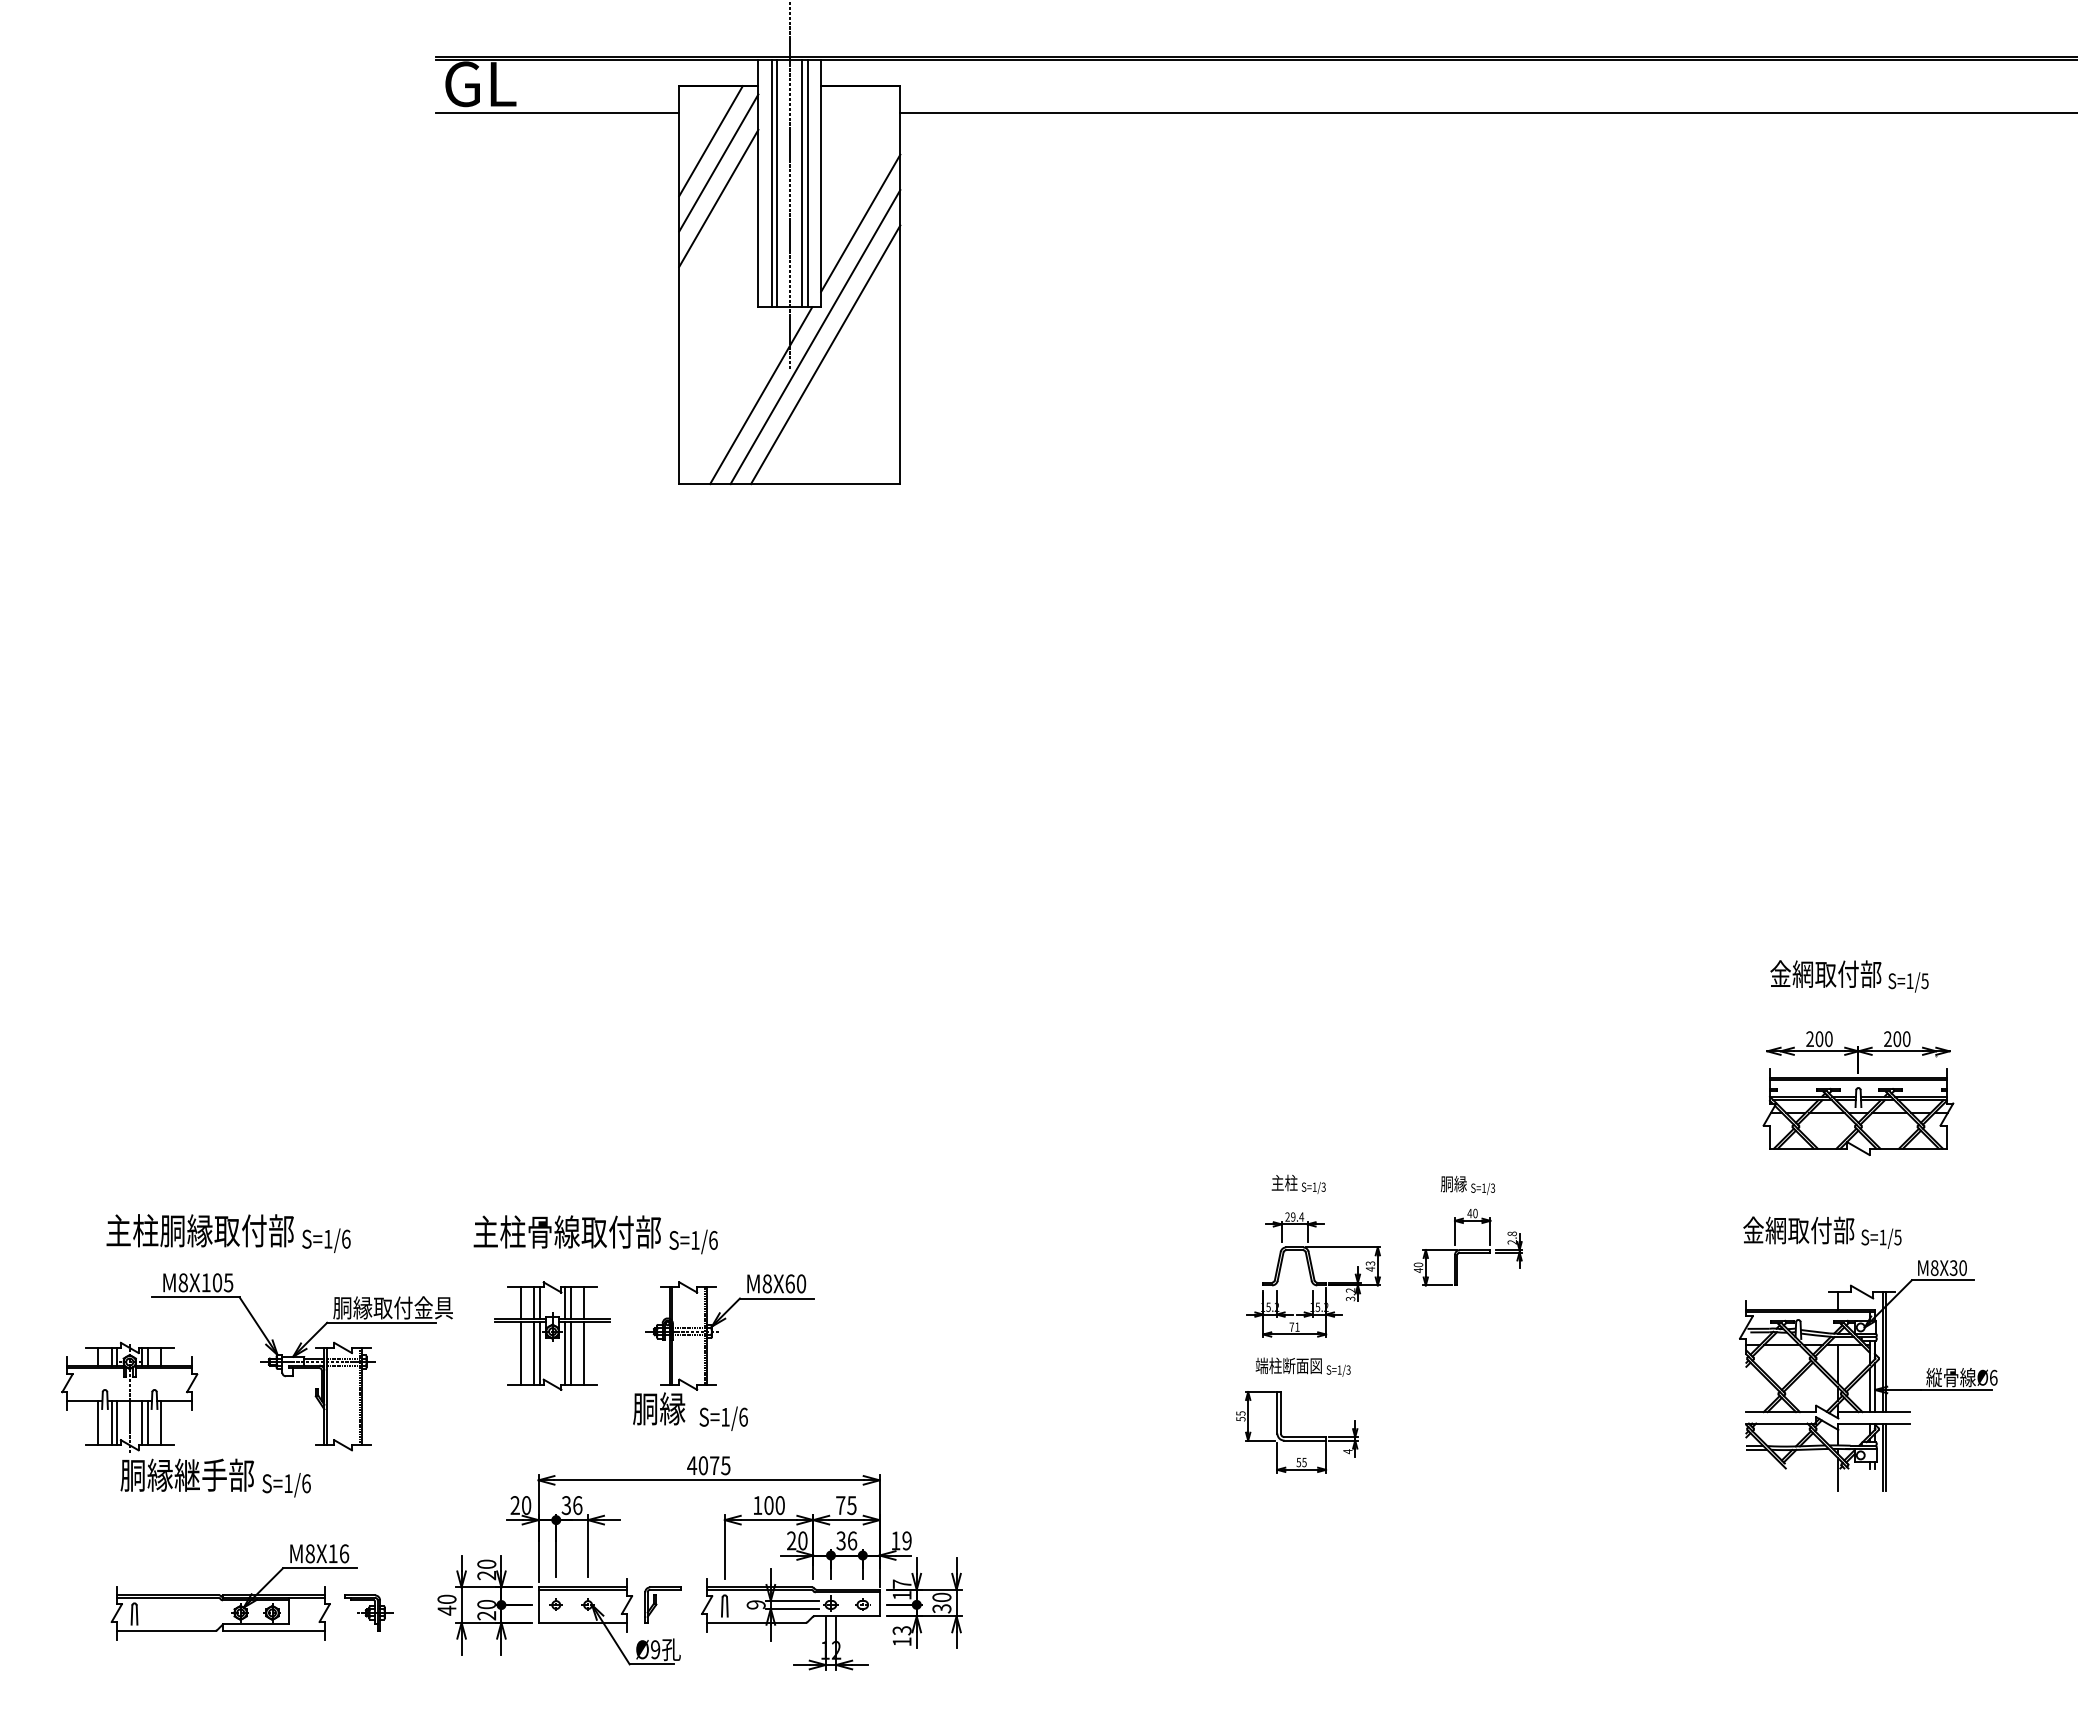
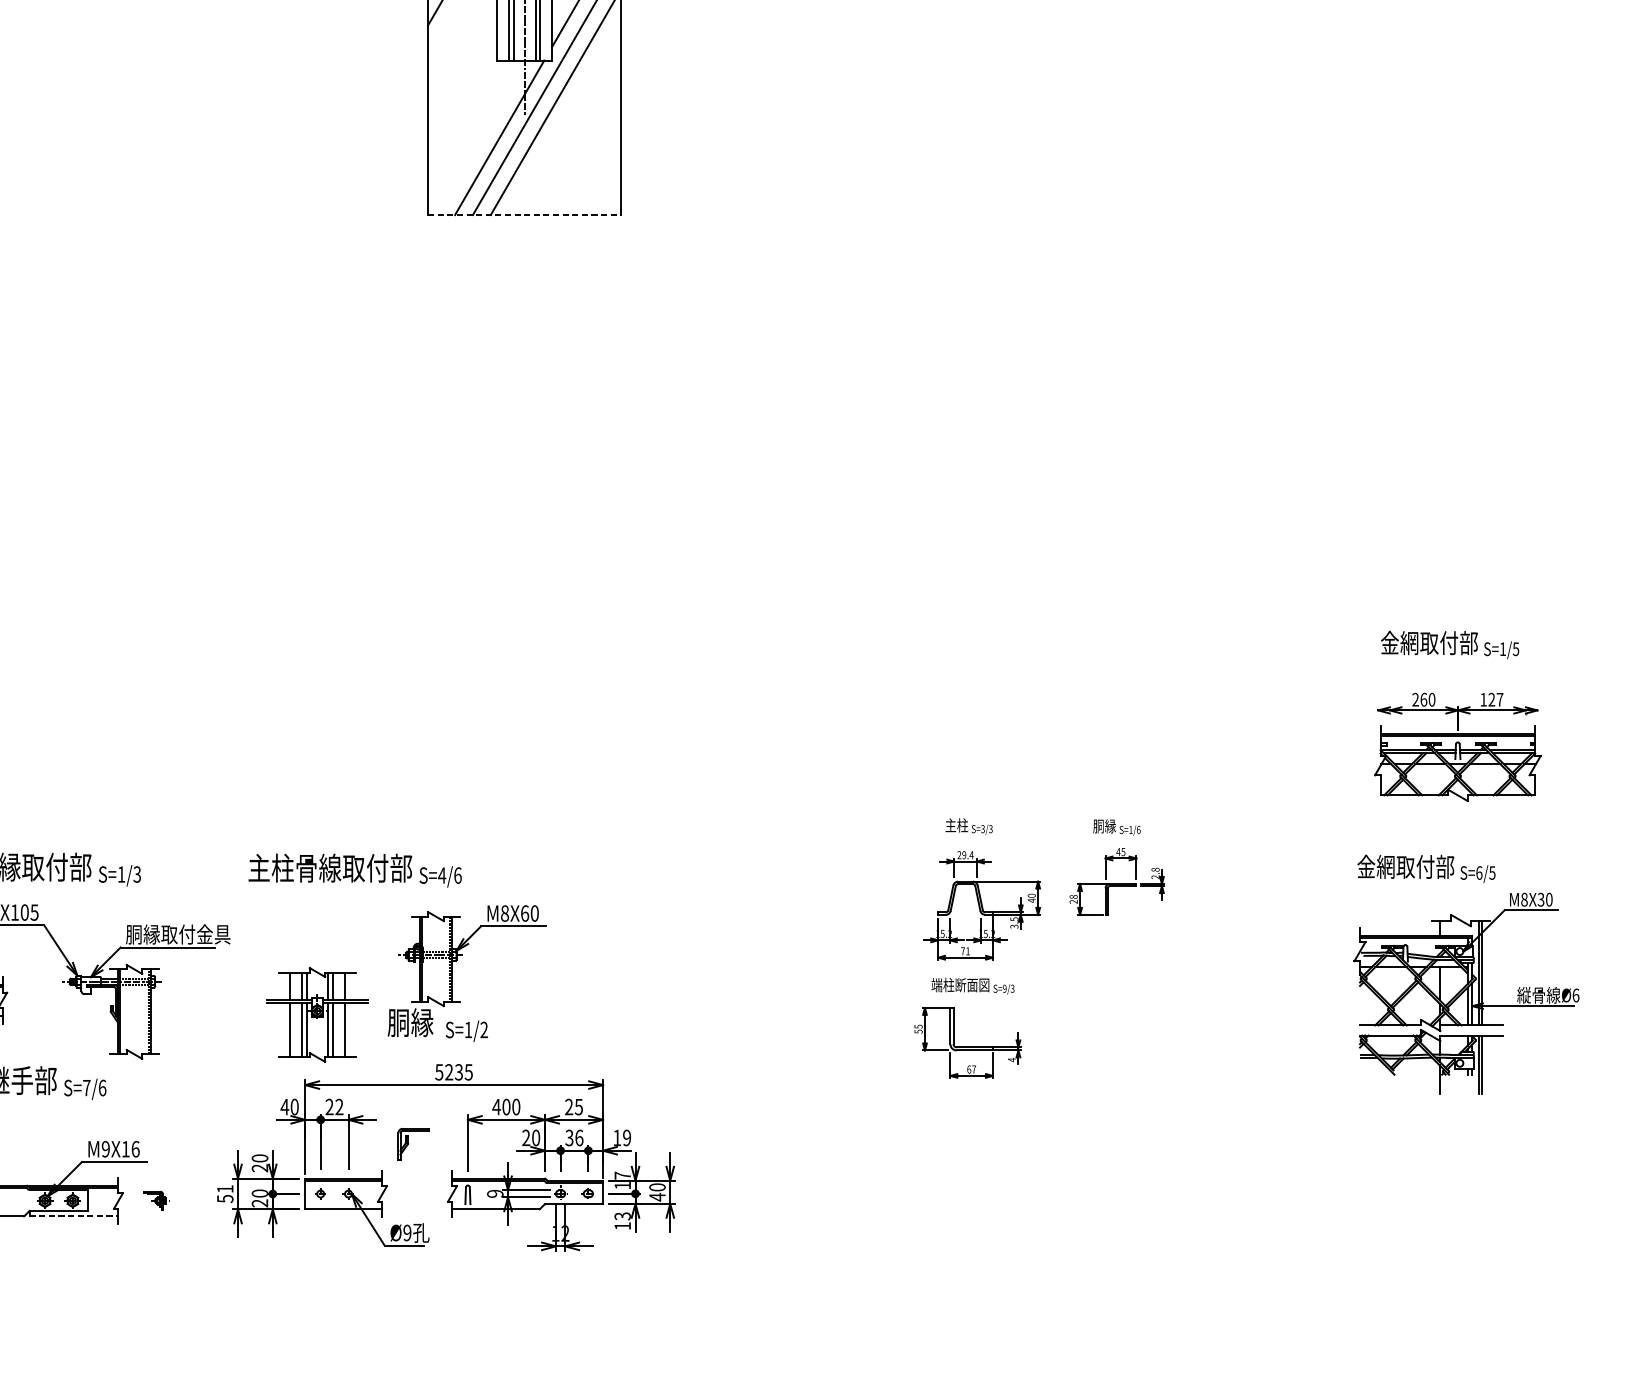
line: (789, 484) -> (524, 215), solid -> dashed
text: (1819, 1038) -> (1423, 699), 200 -> 260
text: (1897, 1039) -> (1492, 700), 200 -> 127
text: (1314, 1186) -> (982, 828), S=1/3 -> S=3/3
text: (1492, 1187) -> (1138, 829), S=1/3 -> S=1/6
text: (1475, 1213) -> (1123, 852), 40 -> 45
text: (1882, 1237) -> (1478, 873), S=1/5 -> S=6/5
text: (345, 1238) -> (136, 873), S=1/6 -> S=1/3
text: (695, 1240) -> (442, 875), S=1/6 -> S=4/6
text: (1370, 1263) -> (1031, 895), 43 -> 40
text: (1418, 1267) -> (1073, 899), 40 -> 28
text: (1350, 1290) -> (1014, 919), 3.2 -> 3.5
part: (552, 1335) -> (317, 1014), moved
text: (1339, 1369) -> (1004, 988), S=1/3 -> S=9/3
text: (743, 1416) -> (484, 1029), S=1/6 -> S=1/2
text: (1301, 1462) -> (971, 1069), 55 -> 67
text: (703, 1465) -> (449, 1072), 4075 -> 5235
text: (288, 1483) -> (86, 1087), S=1/6 -> S=7/6
text: (515, 1505) -> (285, 1107), 20 -> 40
text: (571, 1505) -> (334, 1107), 36 -> 22
text: (757, 1505) -> (496, 1107), 100 -> 400
text: (840, 1505) -> (568, 1107), 75 -> 25
text: (309, 1553) -> (105, 1148), M8X16 -> M9X16
text: (446, 1604) -> (224, 1193), 40 -> 51
part: (662, 1604) -> (413, 1143), moved
text: (941, 1608) -> (657, 1197), 30 -> 40
part: (368, 1612) -> (156, 1200), size x0.6
line: (273, 1630) -> (73, 1216), solid -> dashed

